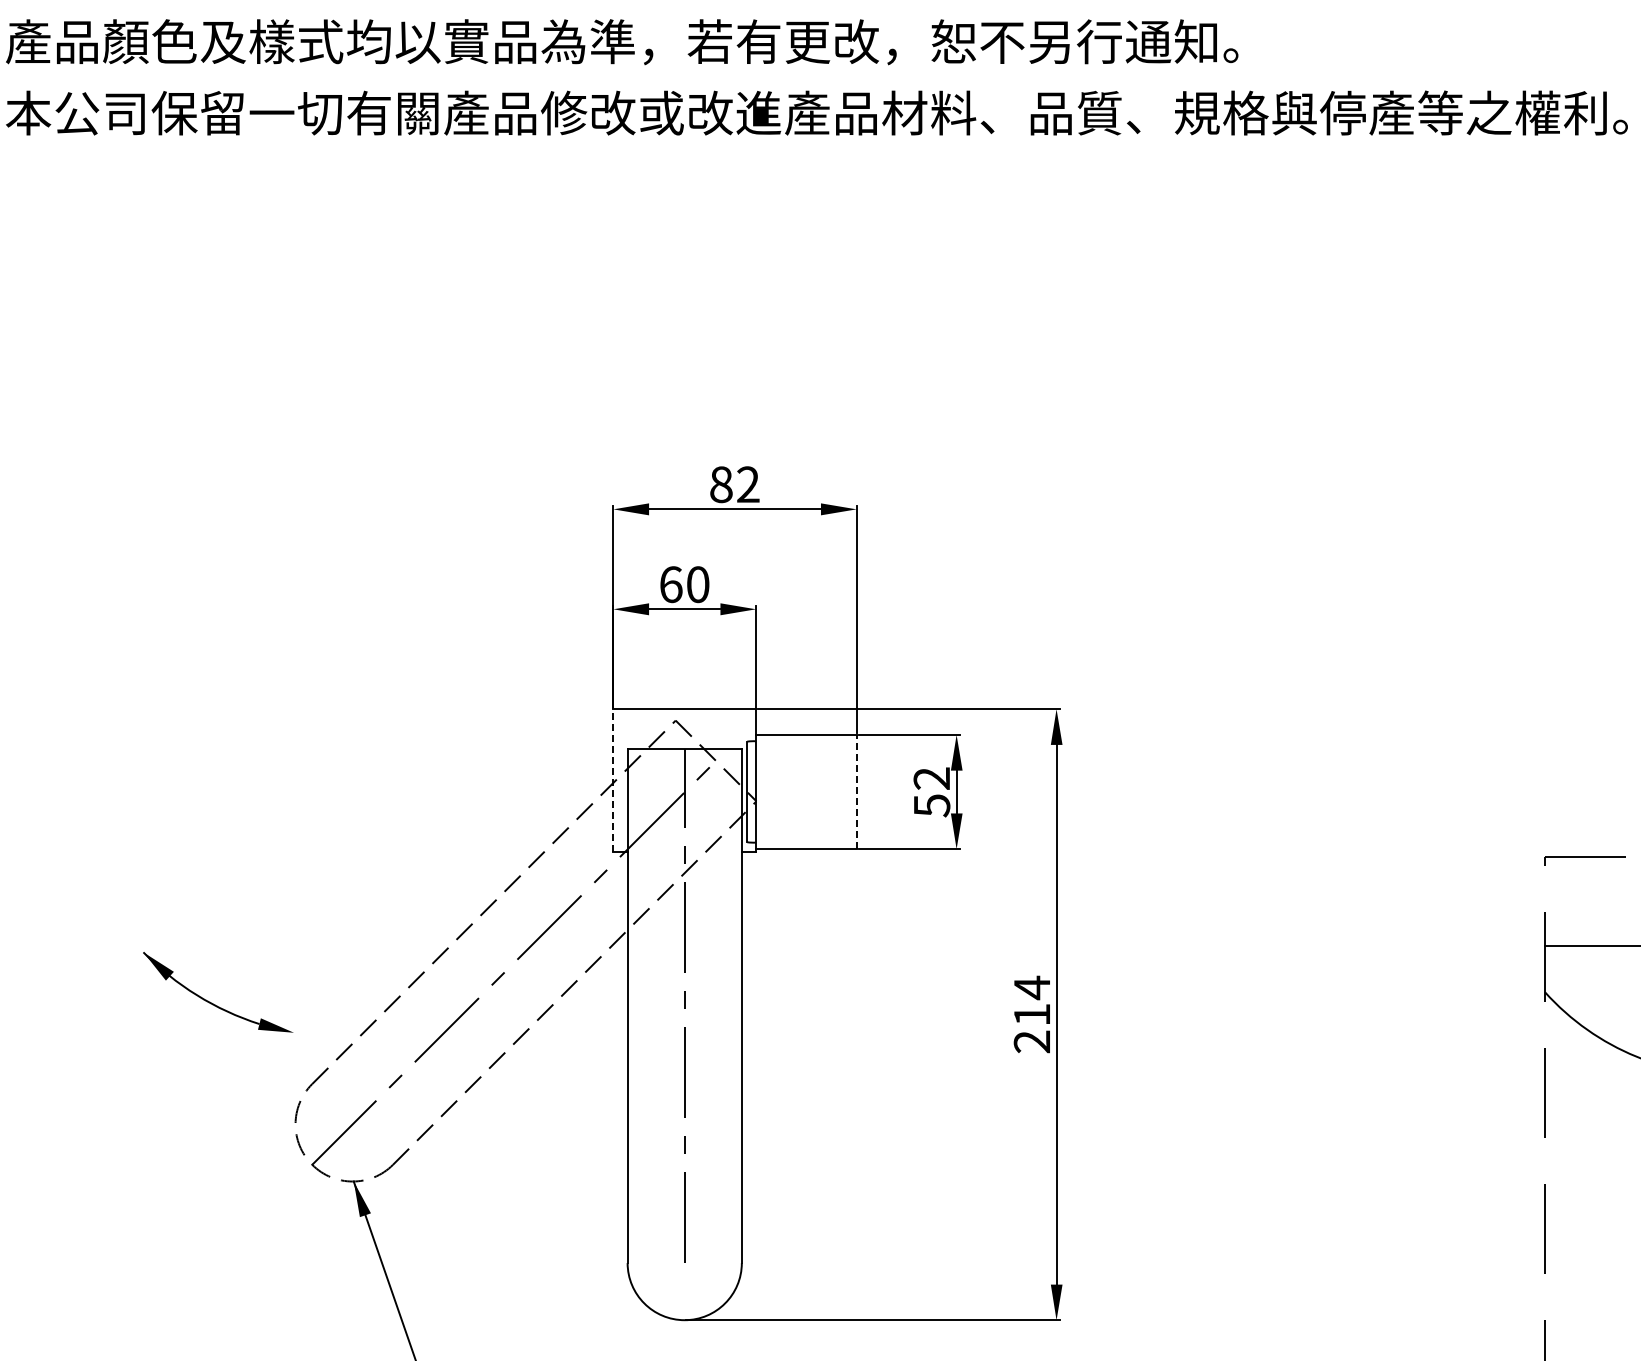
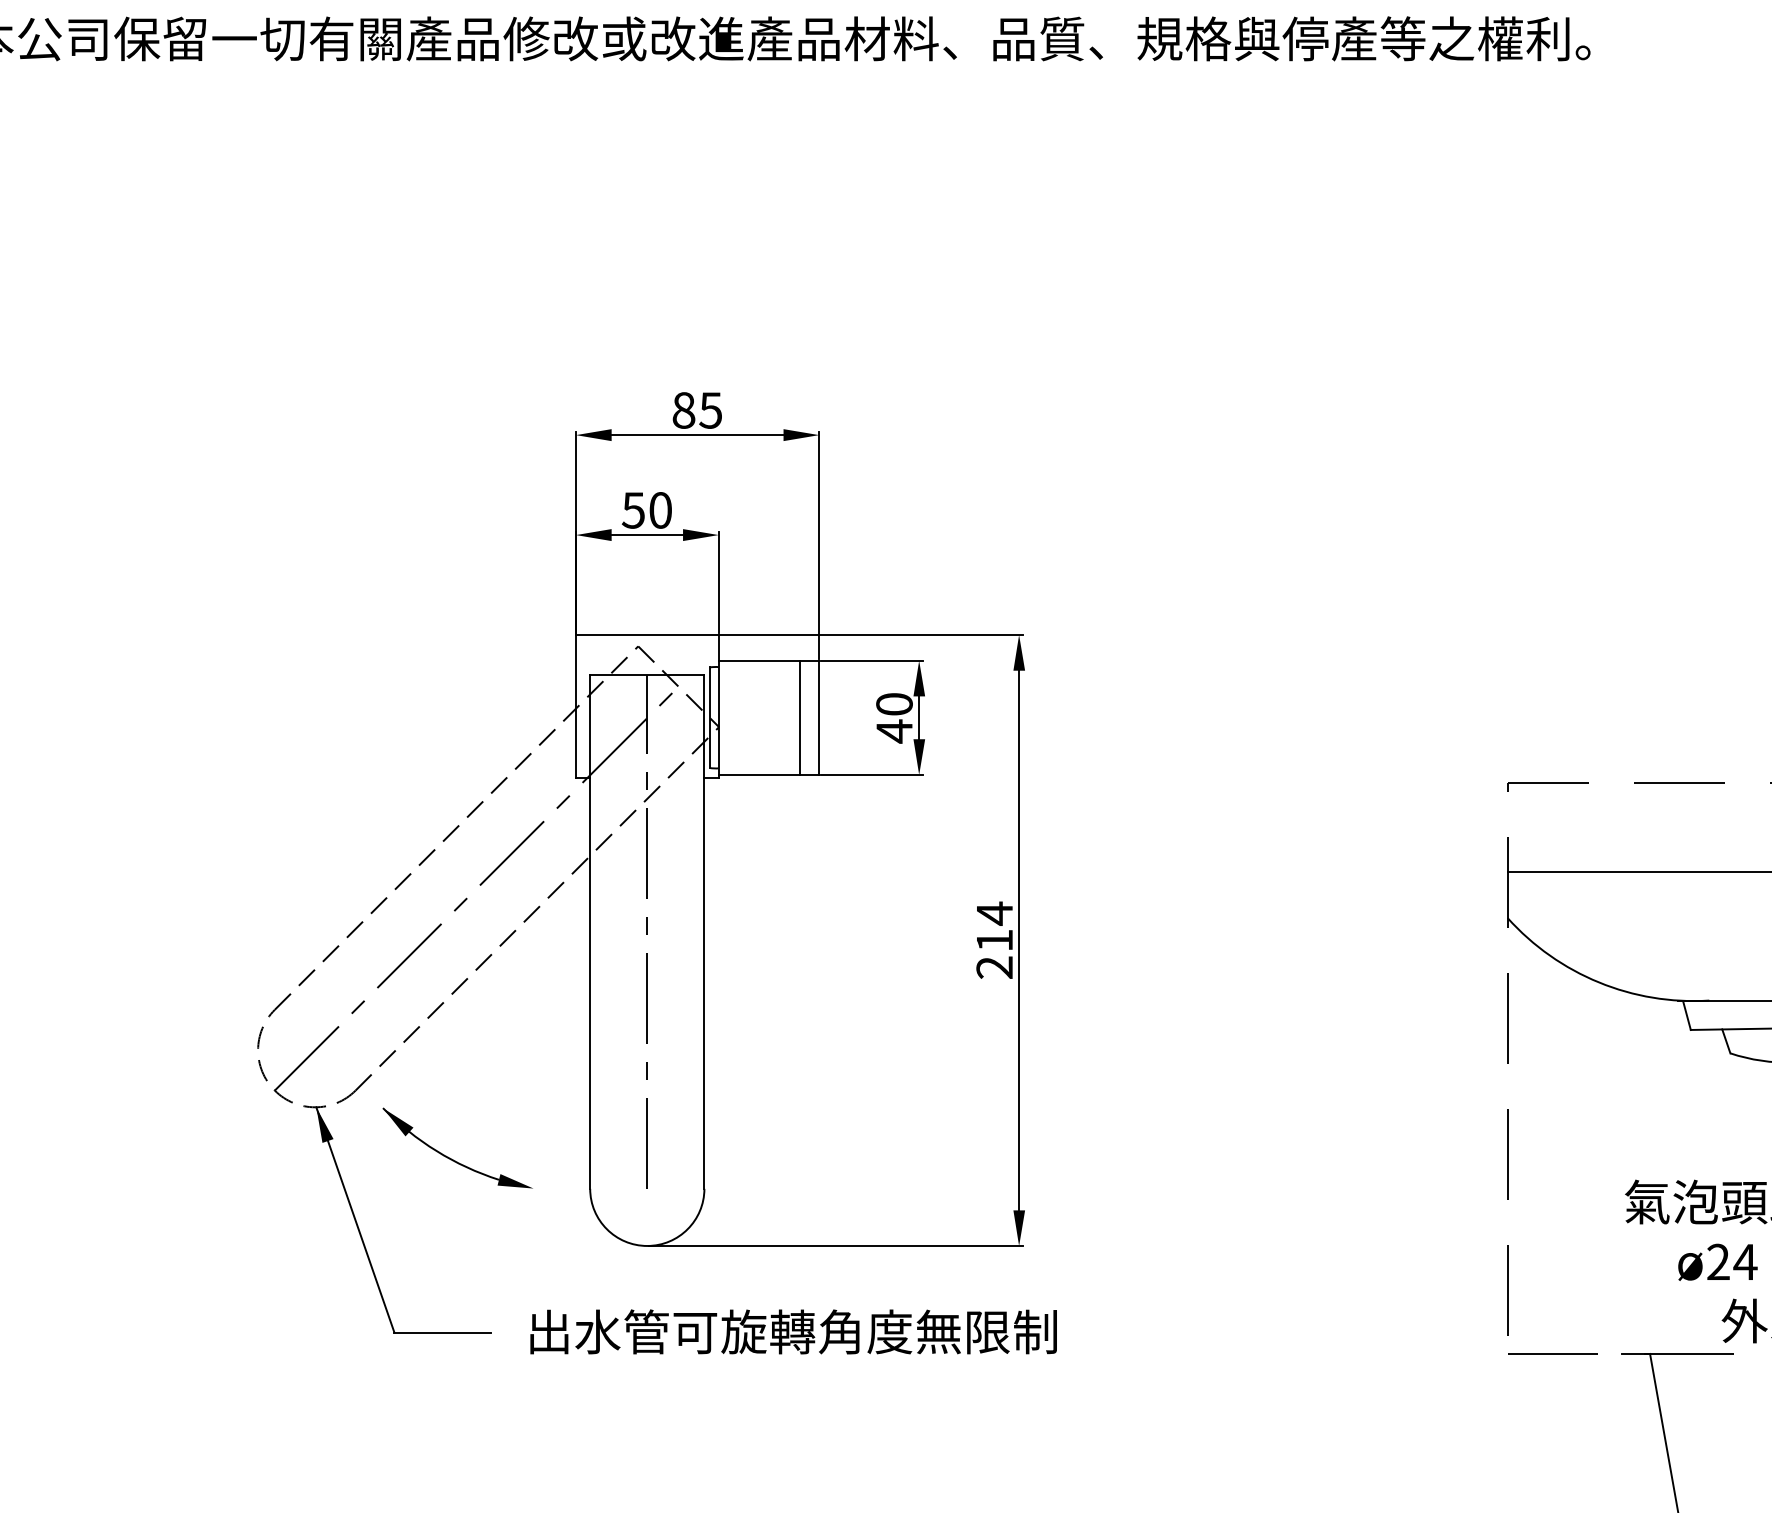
text: (747, 484) -> (710, 410), 82 -> 85
text: (670, 584) -> (633, 510), 60 -> 50
line: (612, 779) -> (575, 705), dashed -> solid
line: (836, 791) -> (799, 717), added
line: (856, 791) -> (819, 717), dashed -> solid
text: (931, 792) -> (894, 718), 52 -> 40
part: (211, 1002) -> (451, 1158), moved

